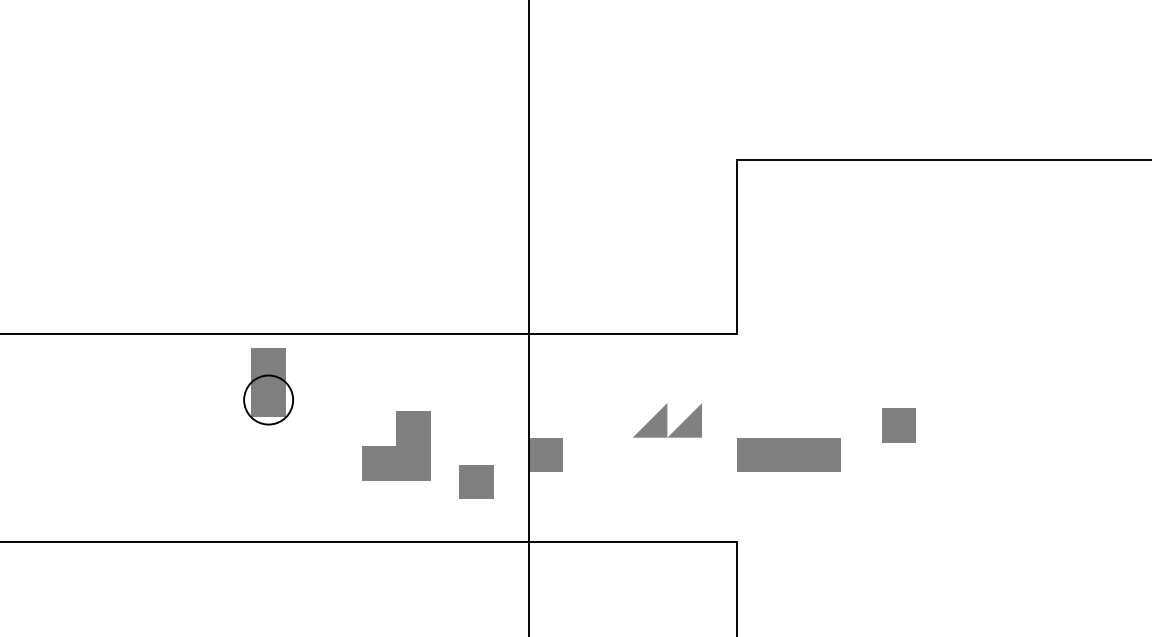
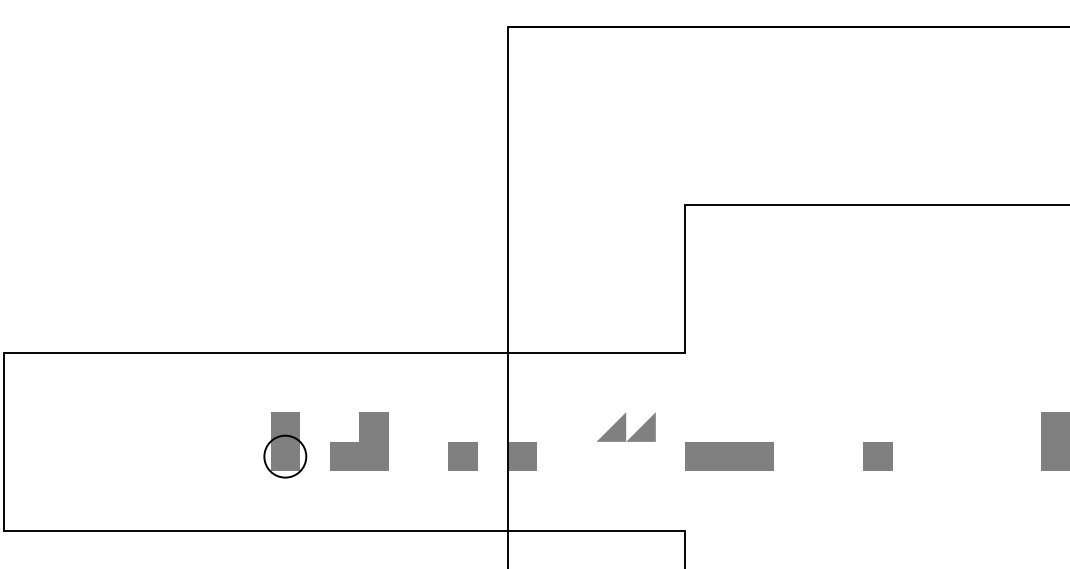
part: (268, 386) -> (285, 445), moved
part: (898, 425) -> (877, 456), moved
part: (396, 445) -> (359, 441), moved
part: (475, 481) -> (462, 456), moved

